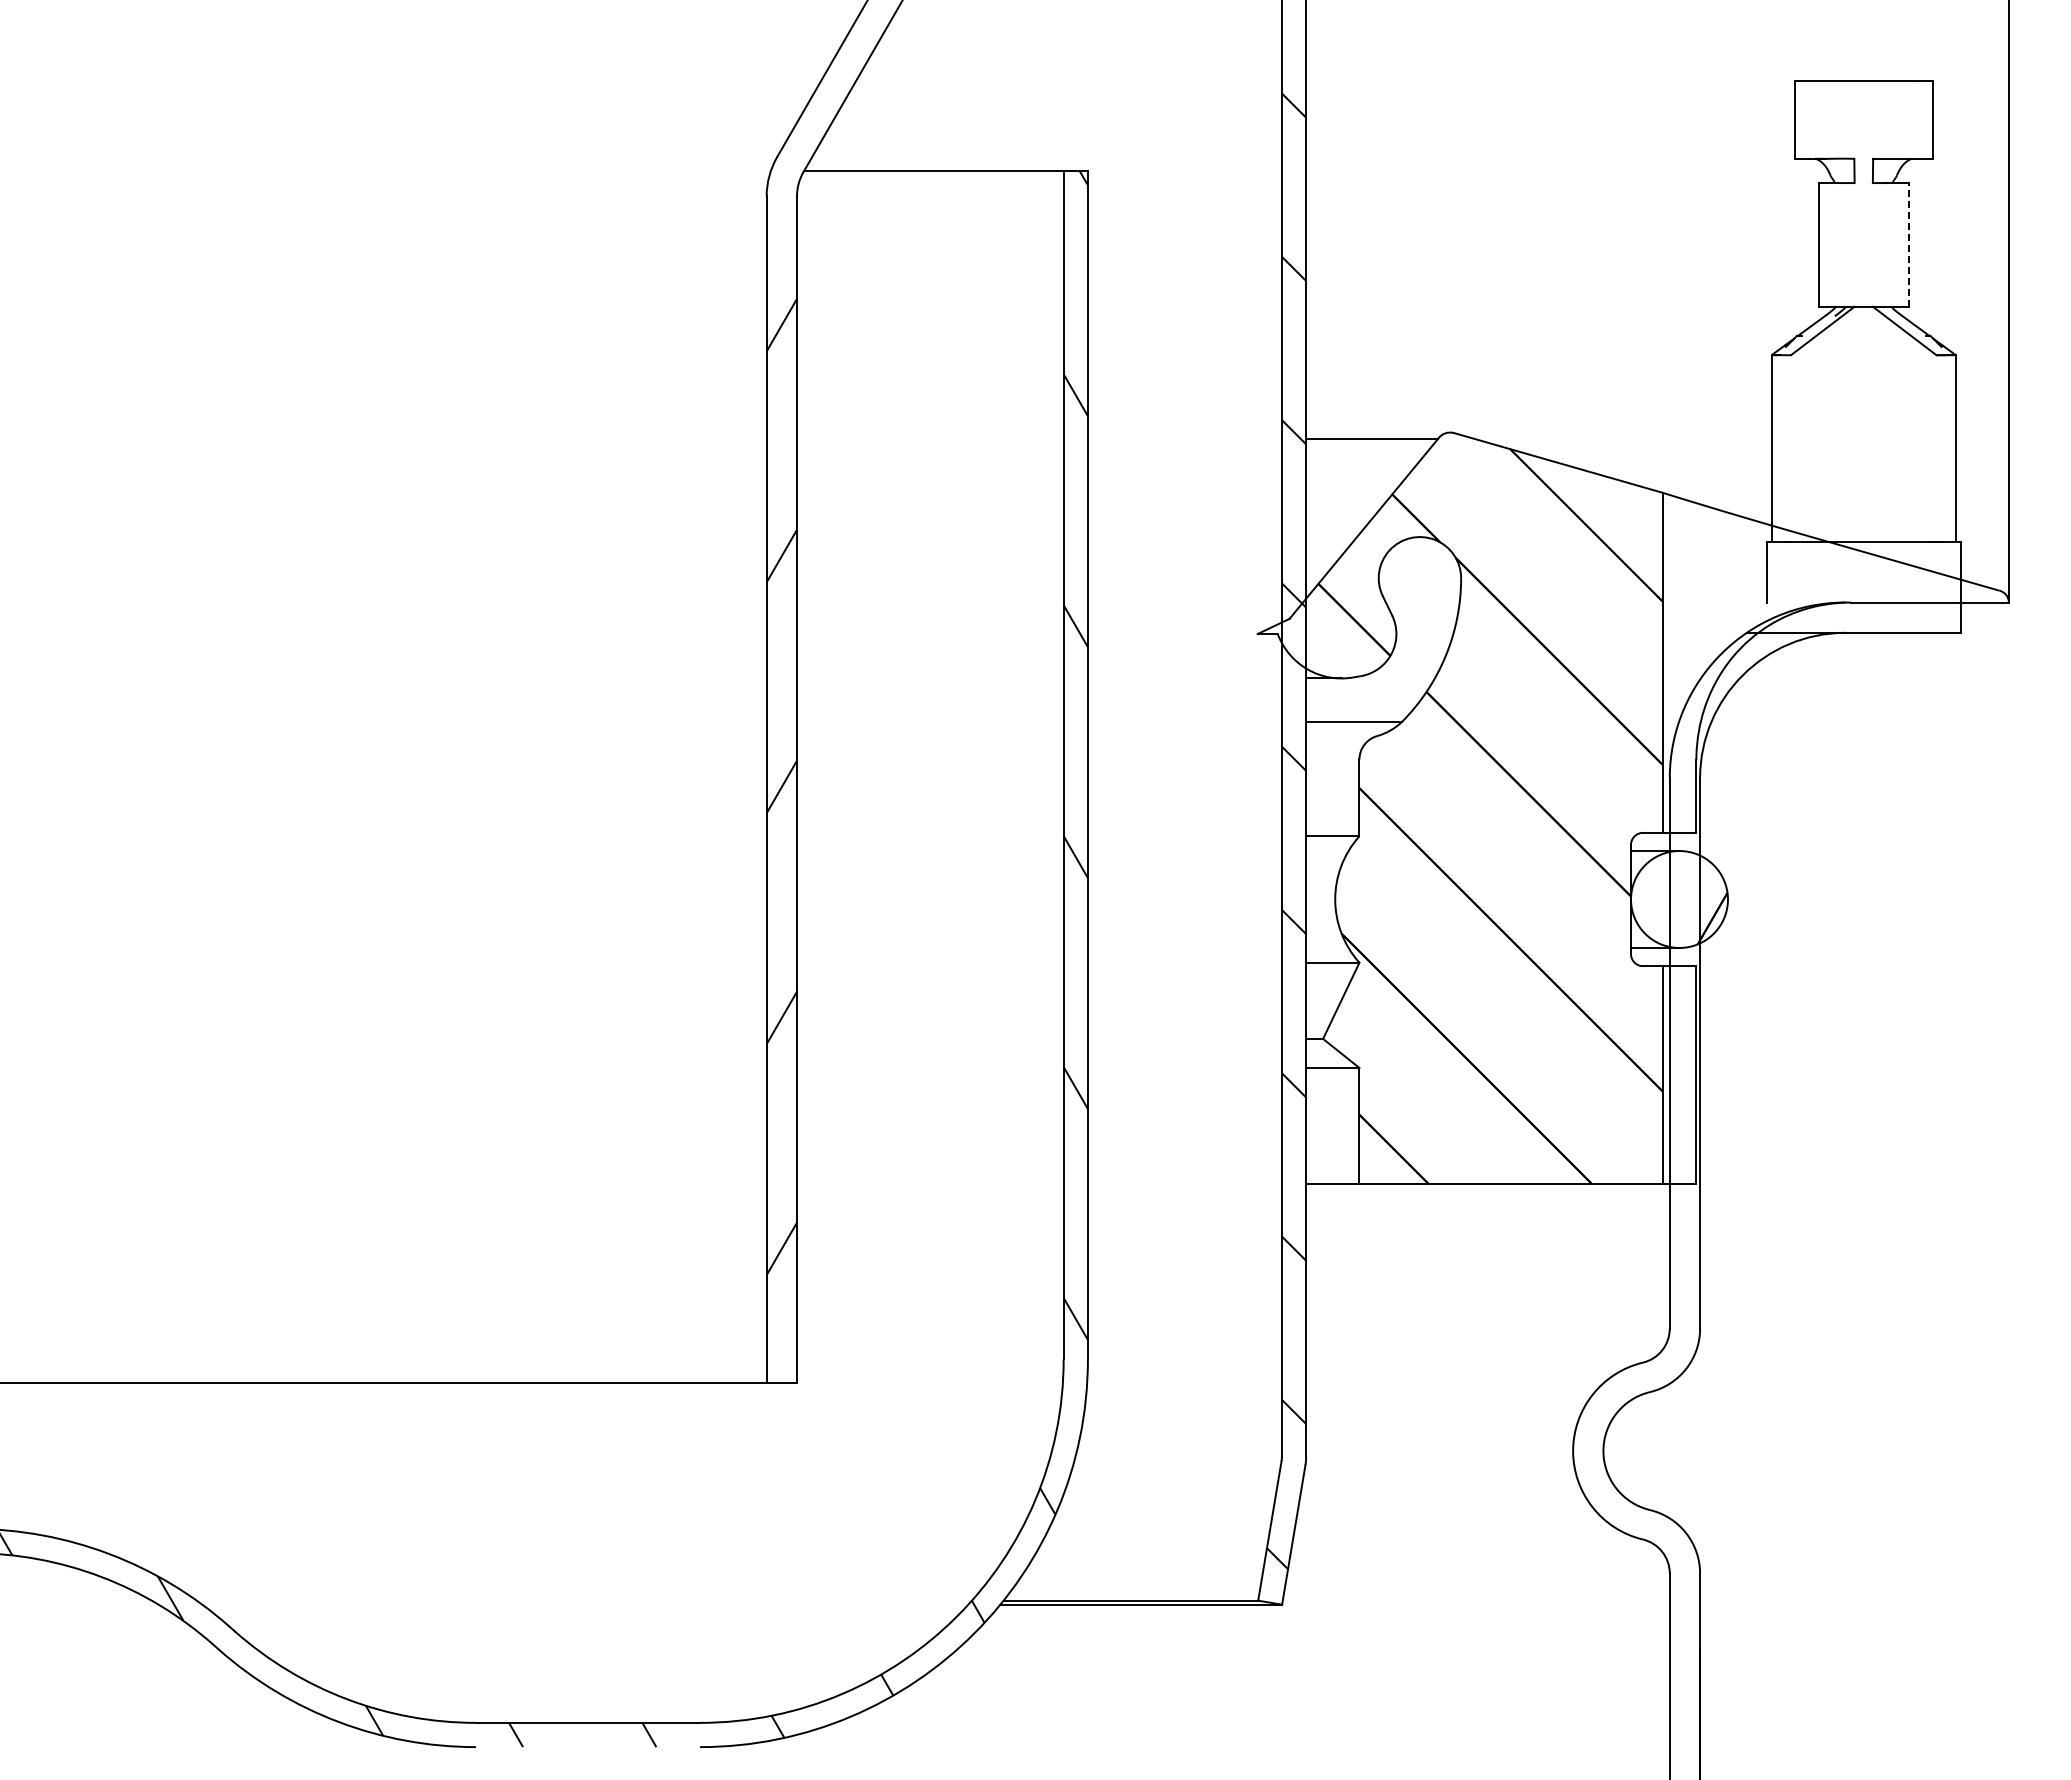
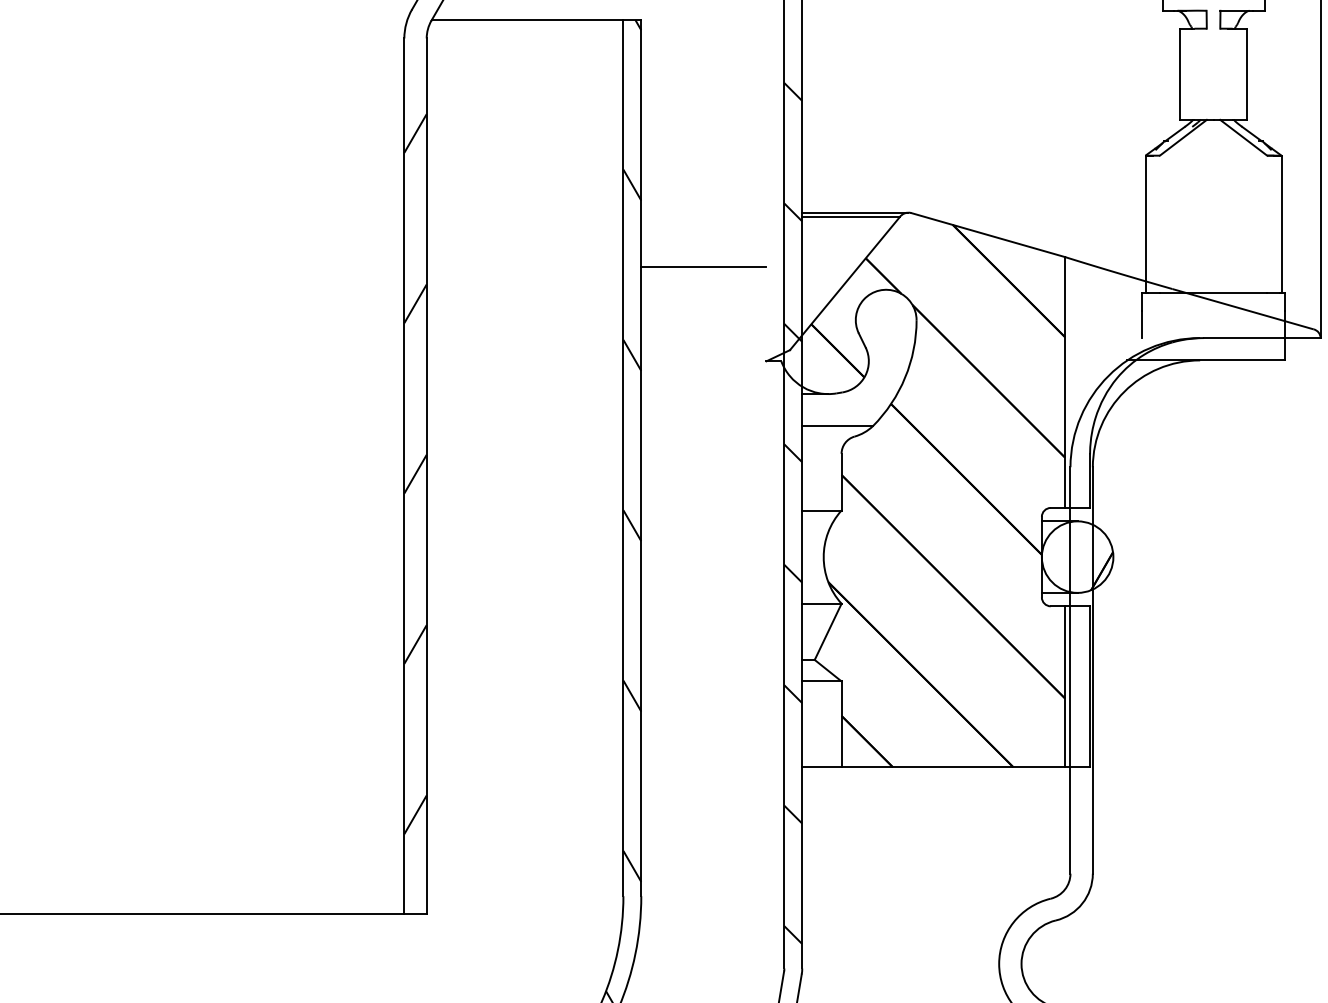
line: (1908, 244) -> (1246, 74), dashed -> solid
line: (1378, 432) -> (855, 212), added
line: (1172, 506) -> (703, 267), added

